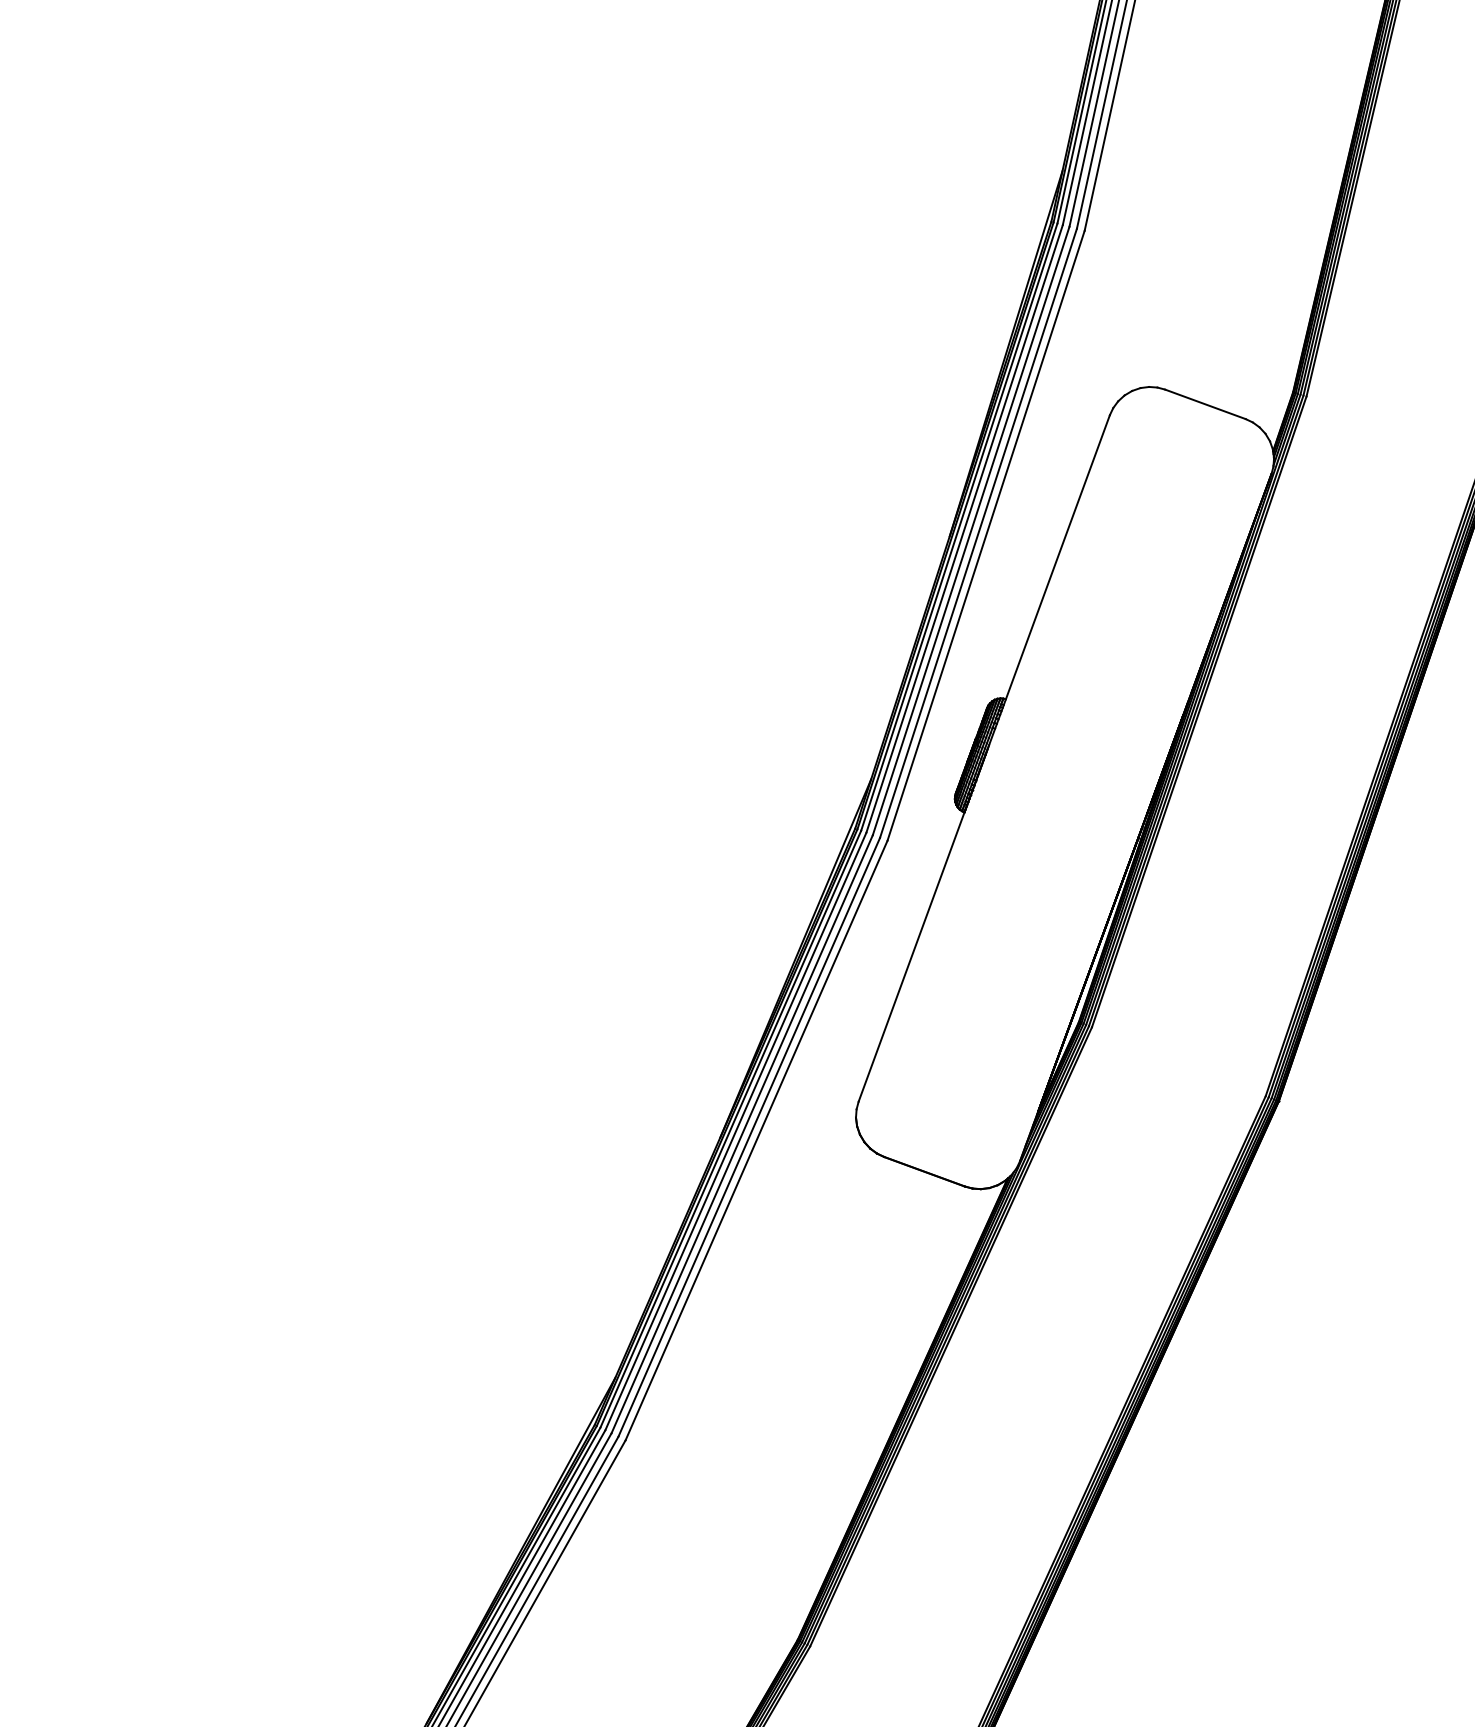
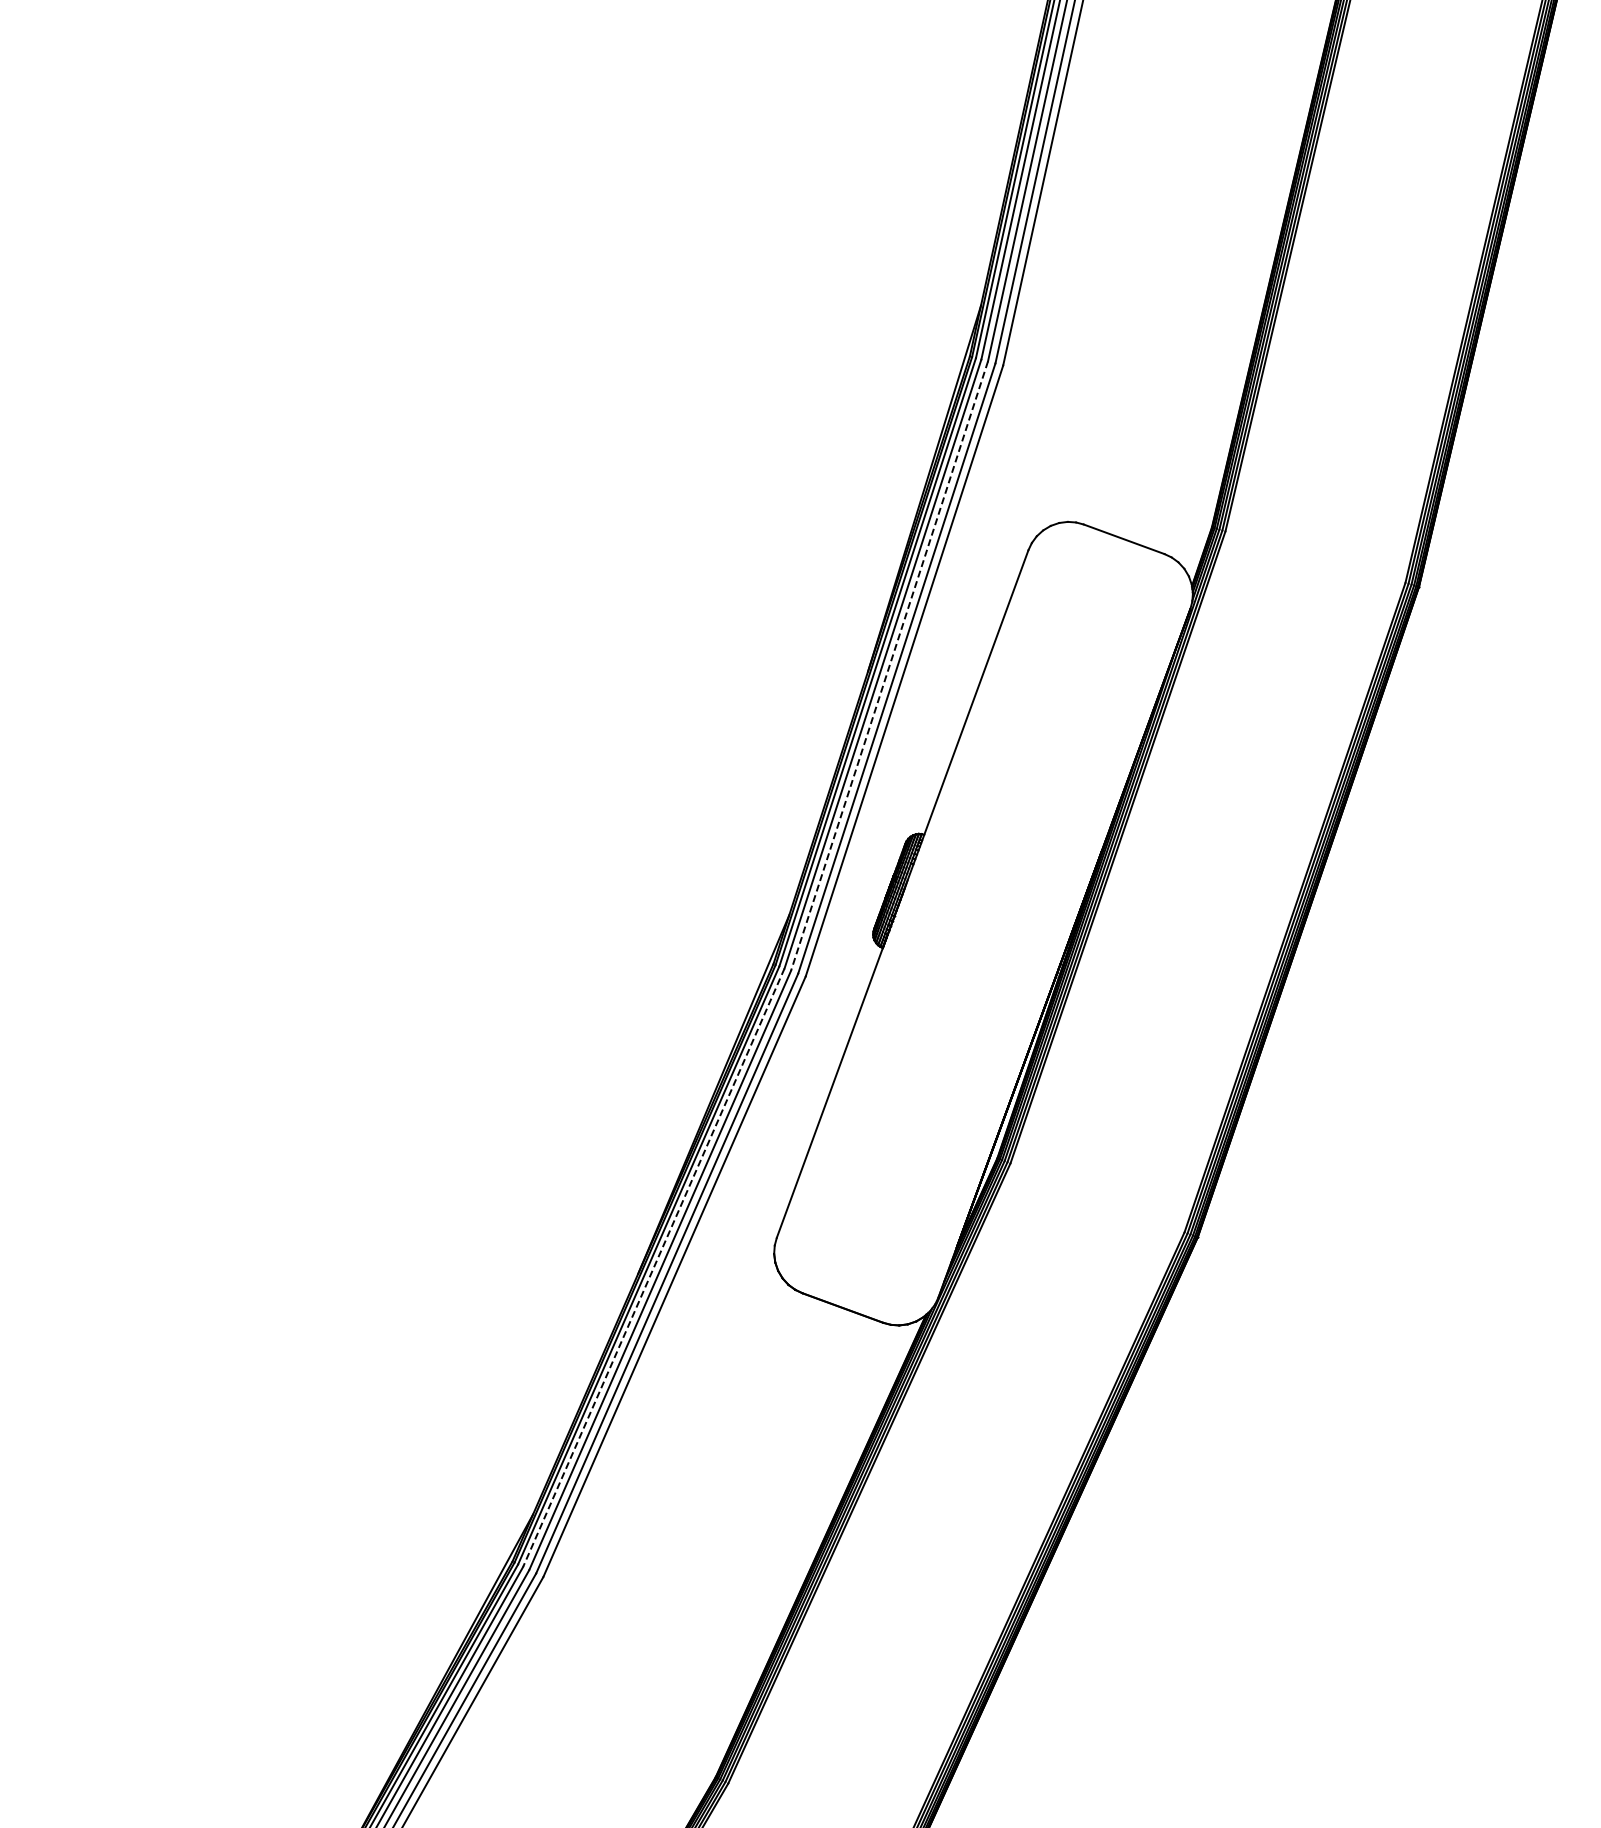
line: (971, 531) -> (889, 666), solid -> dashed
line: (735, 1131) -> (653, 1267), solid -> dashed

